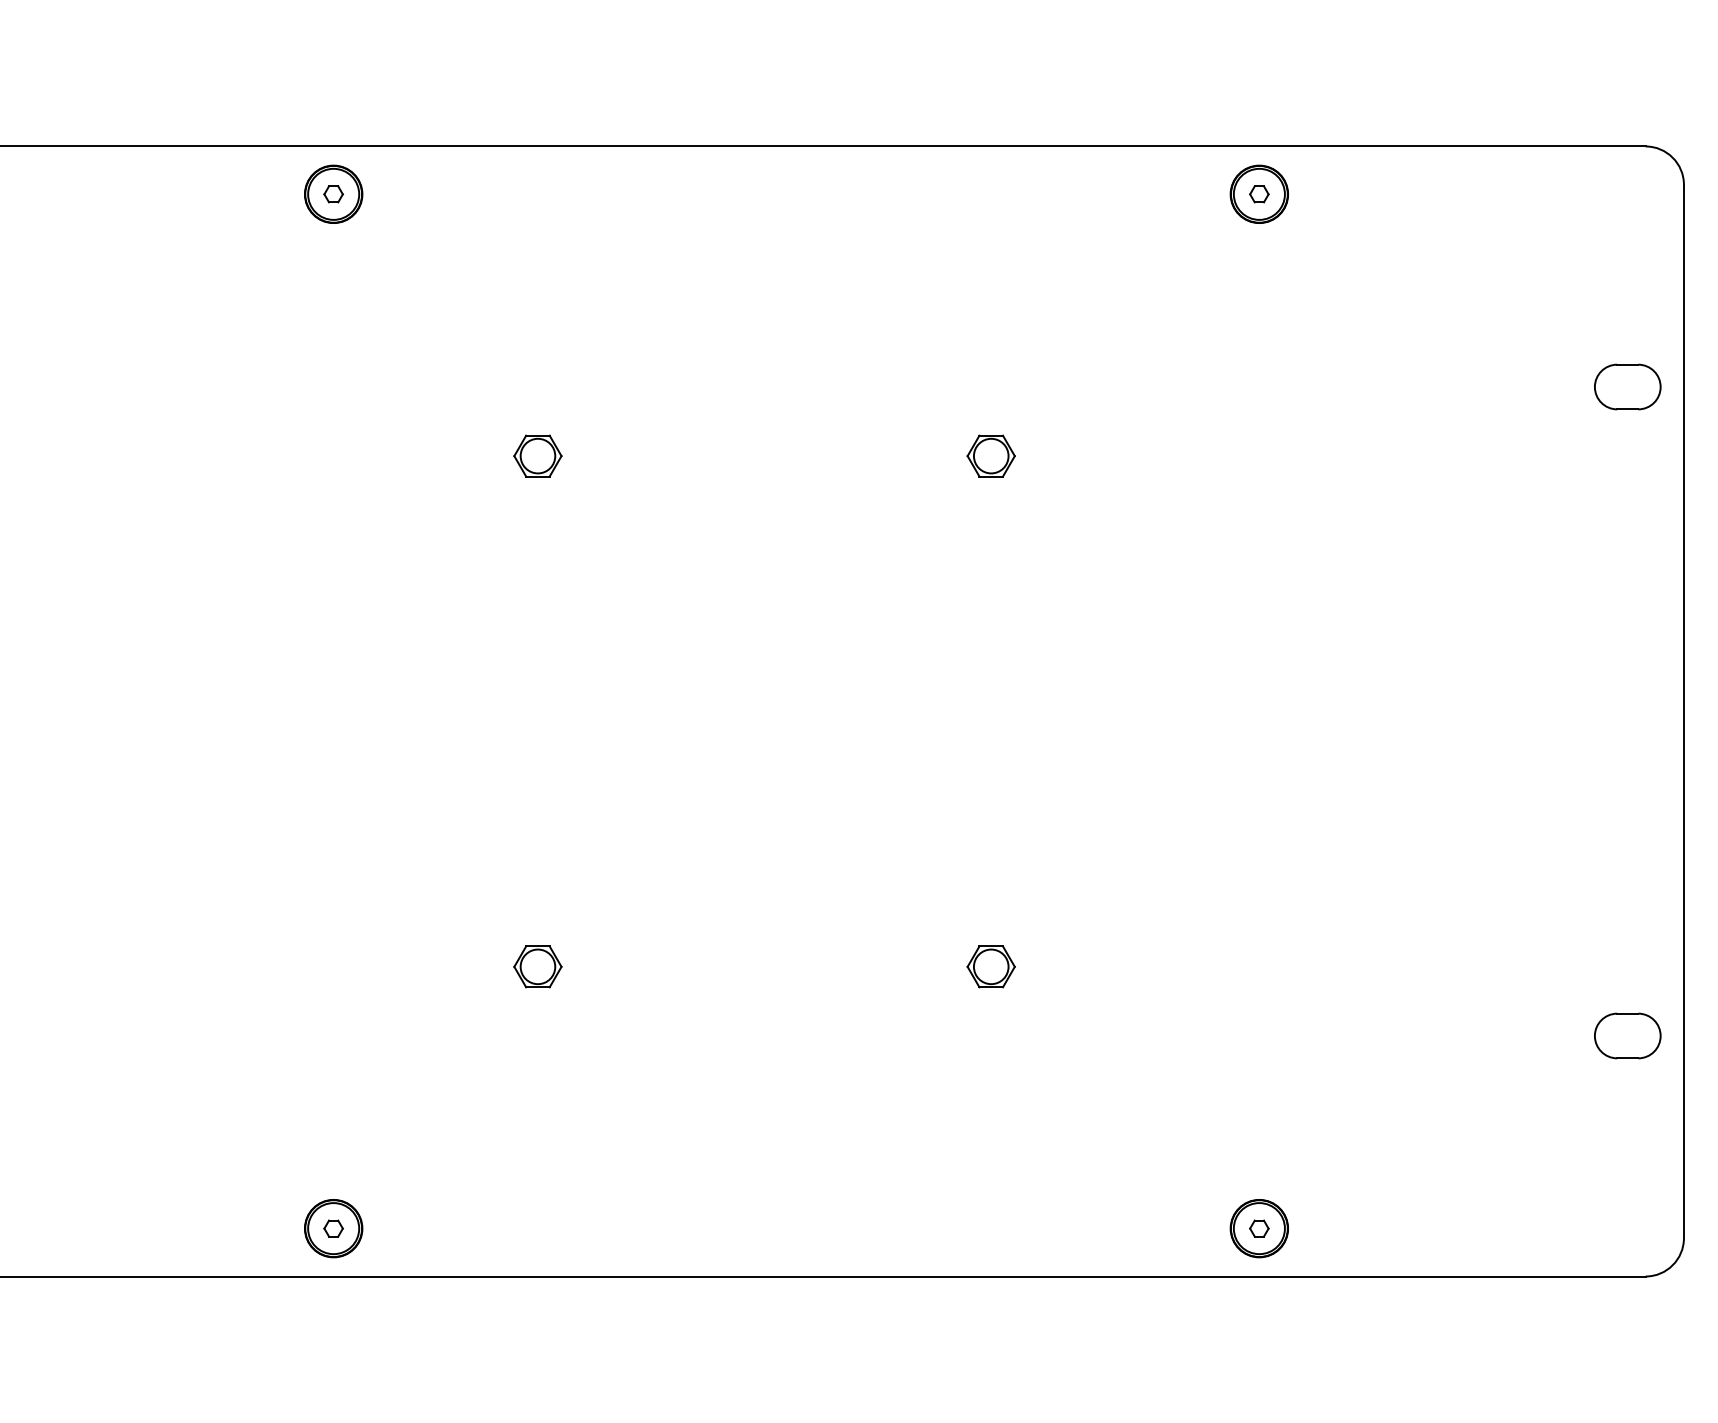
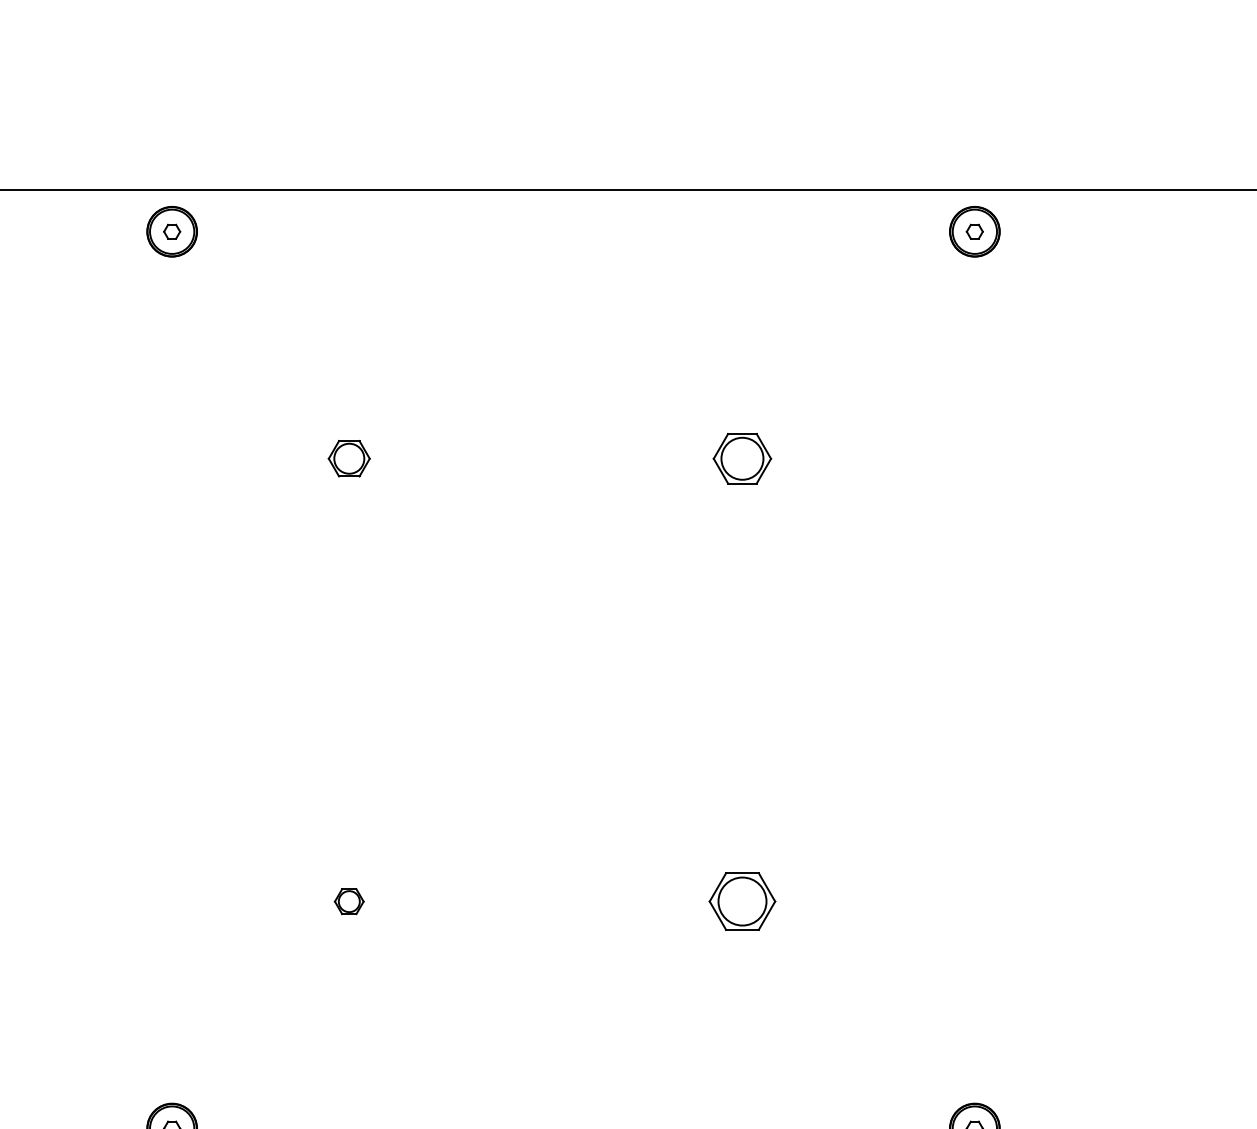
part: (990, 455) -> (741, 458), size x1.4
part: (537, 966) -> (348, 901), size x0.7
part: (990, 966) -> (741, 901), size x1.6

